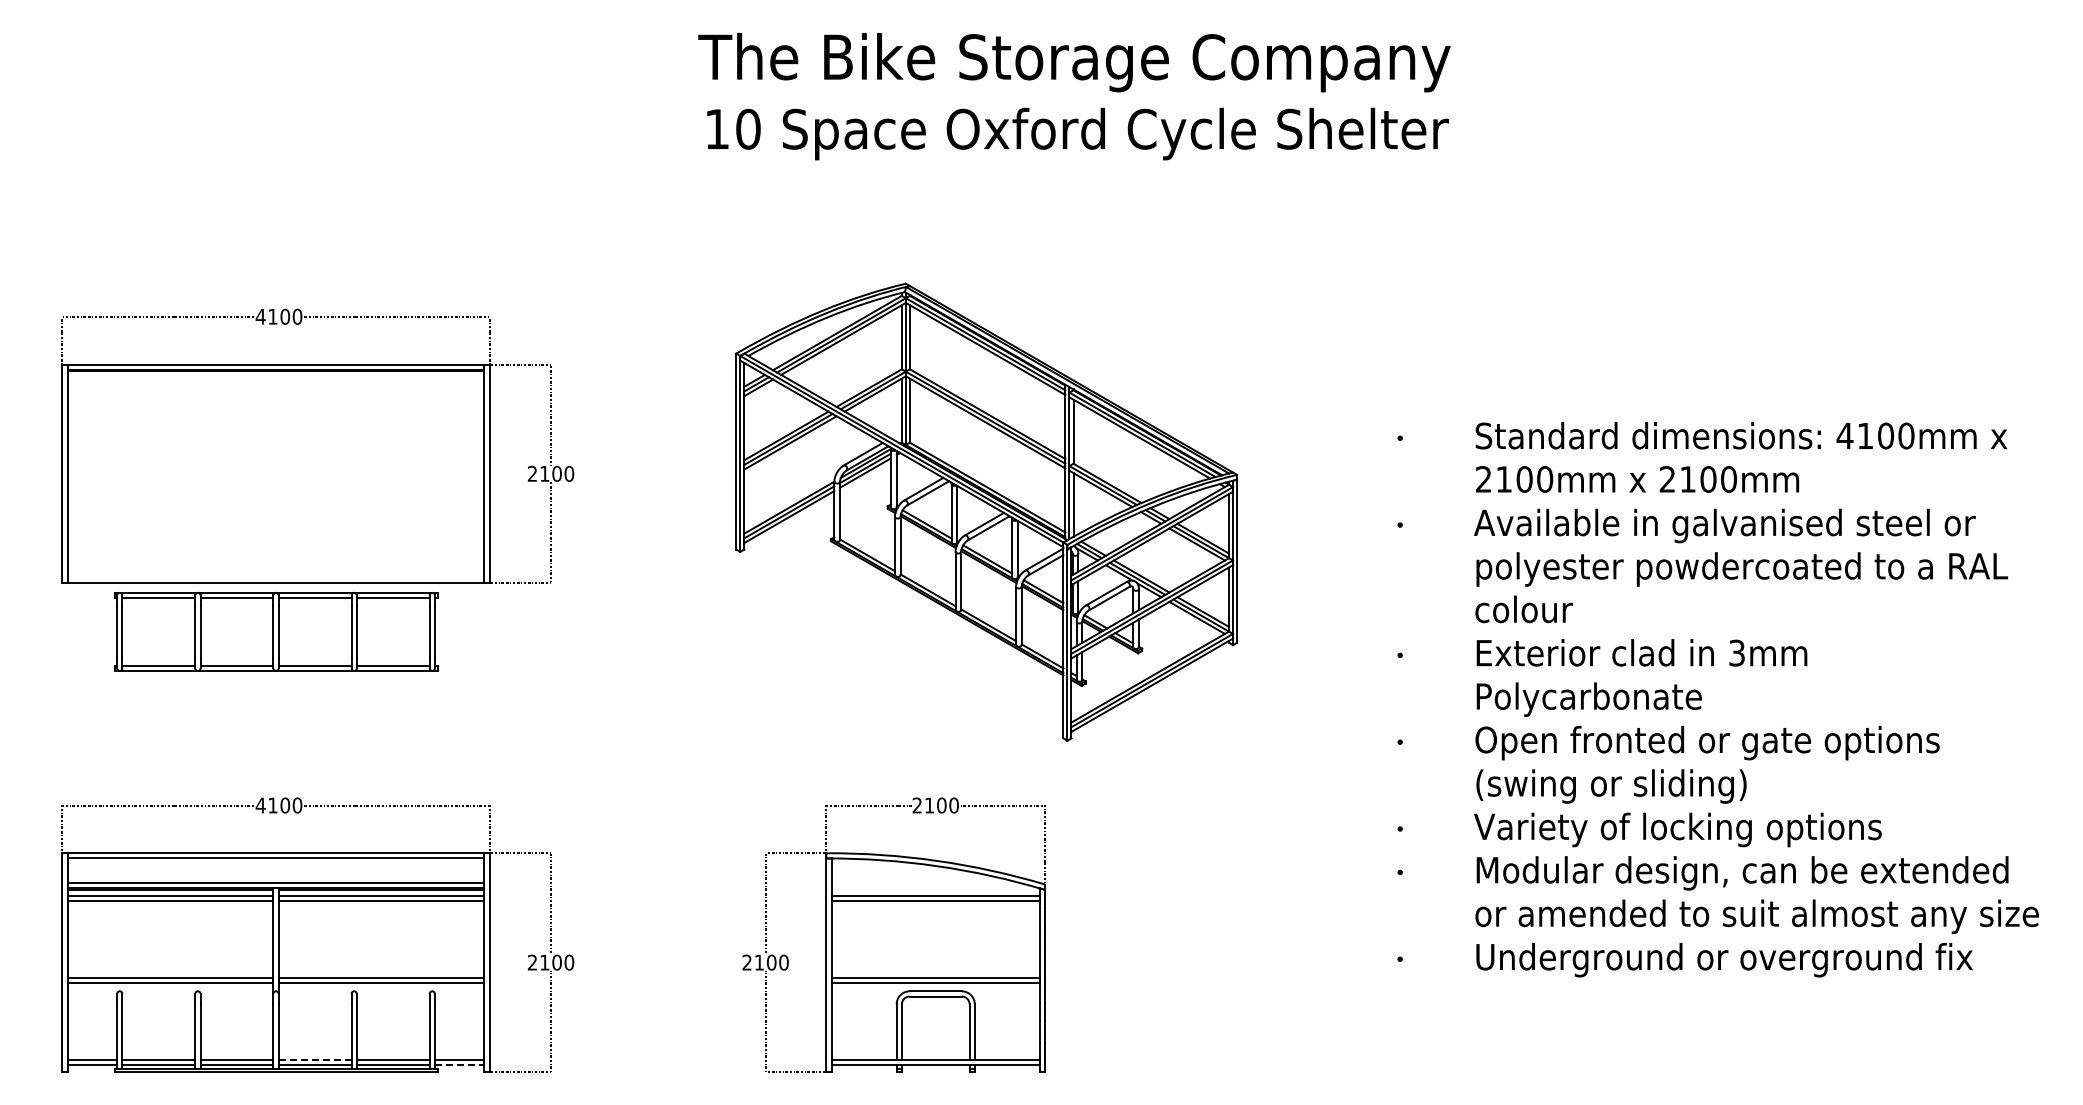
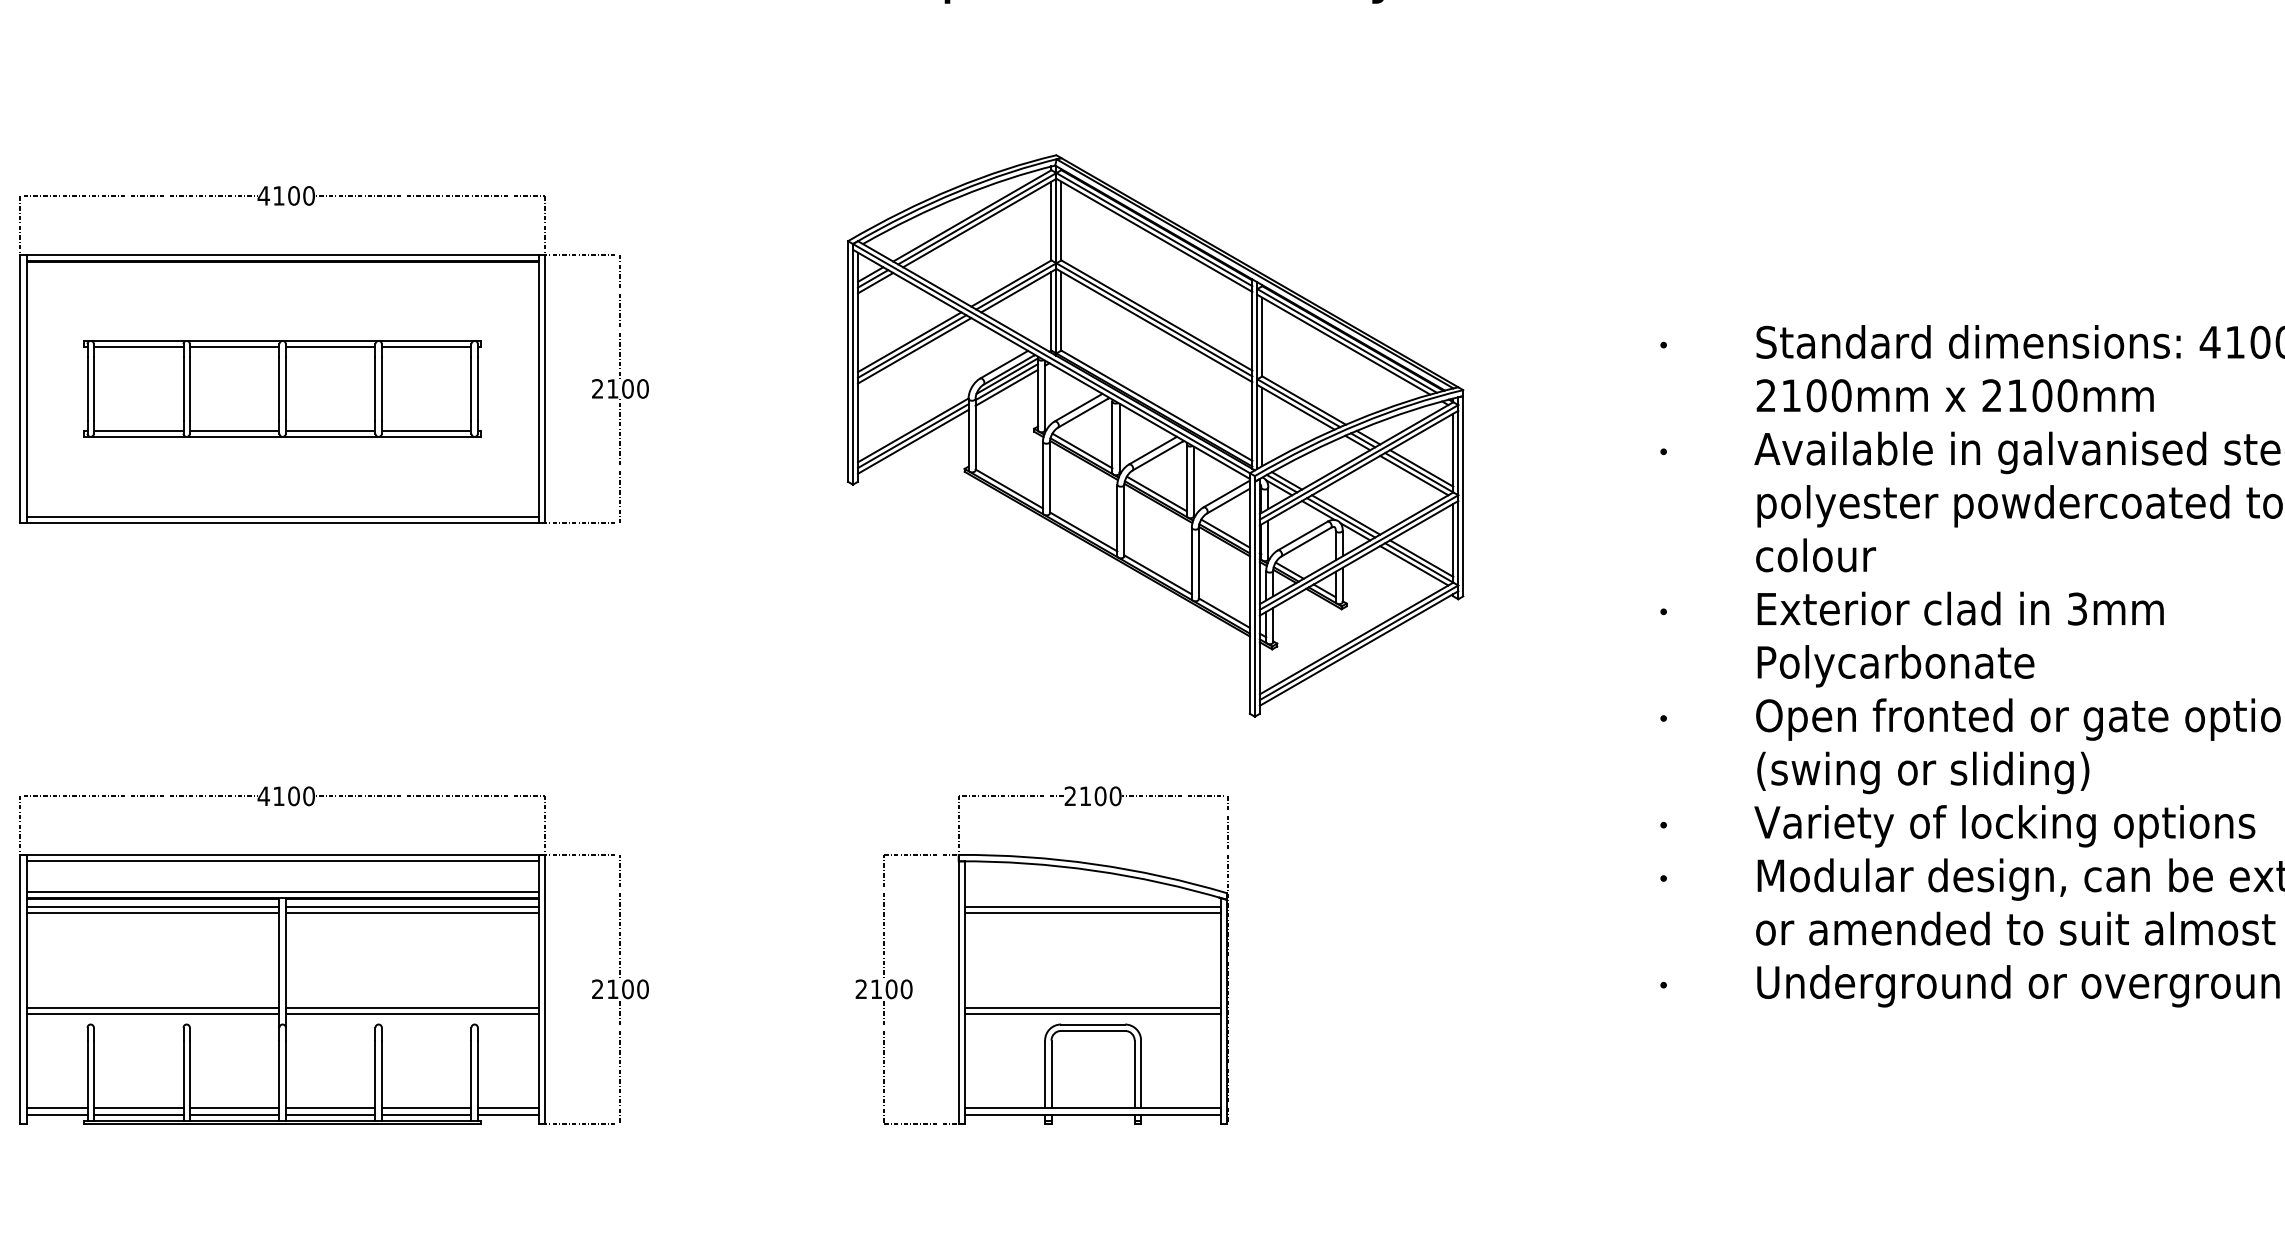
line: (275, 578) -> (281, 517), added
part: (276, 631) -> (283, 388), moved
line: (314, 1059) -> (329, 1108), dashed -> solid
line: (459, 1064) -> (508, 1114), dashed -> solid

